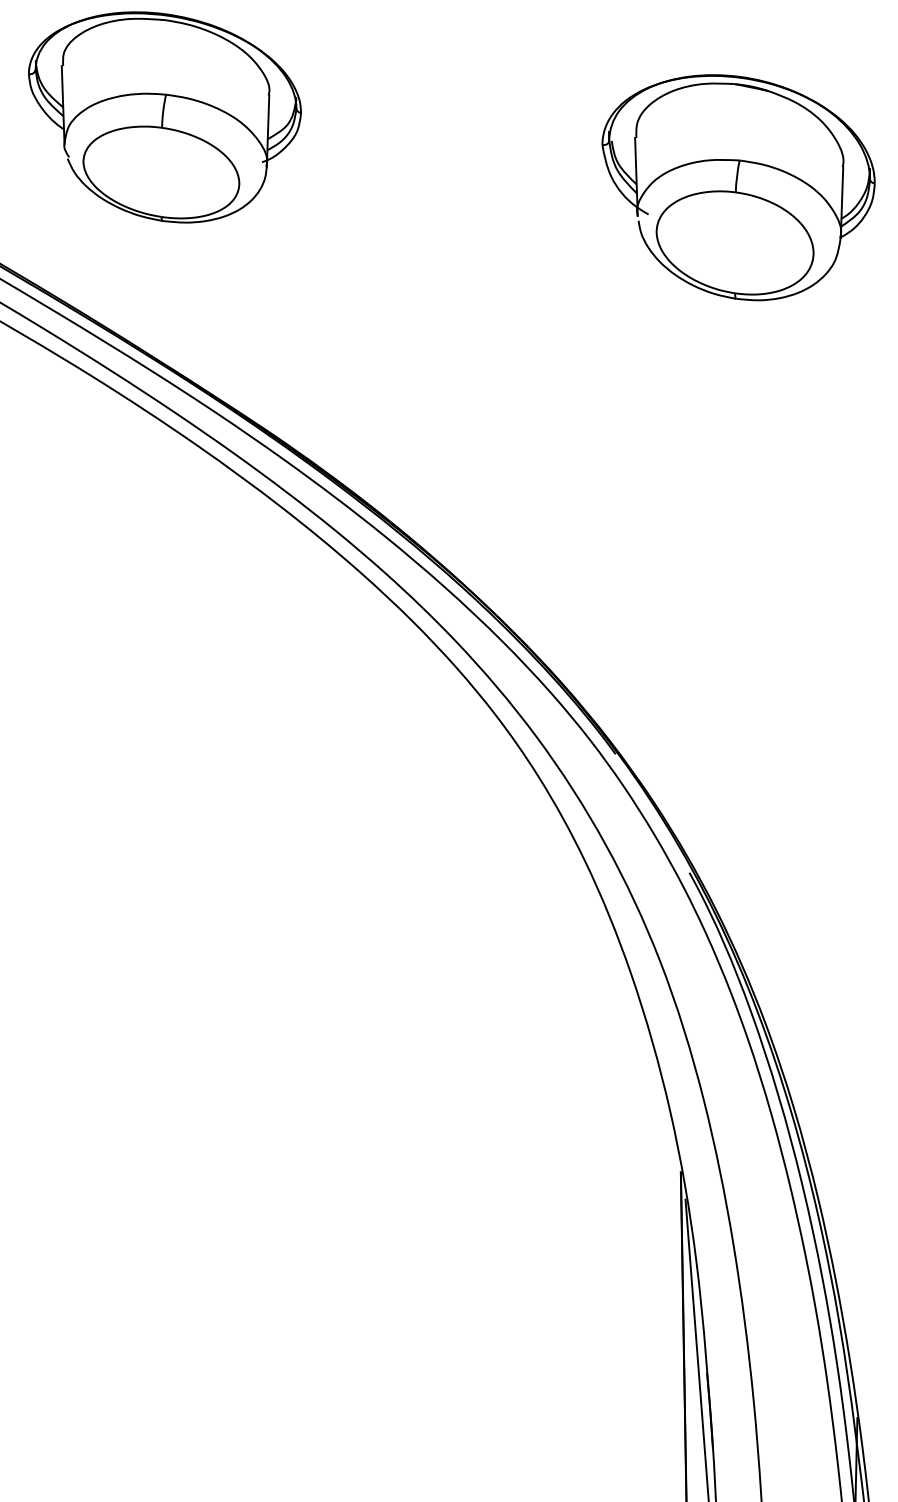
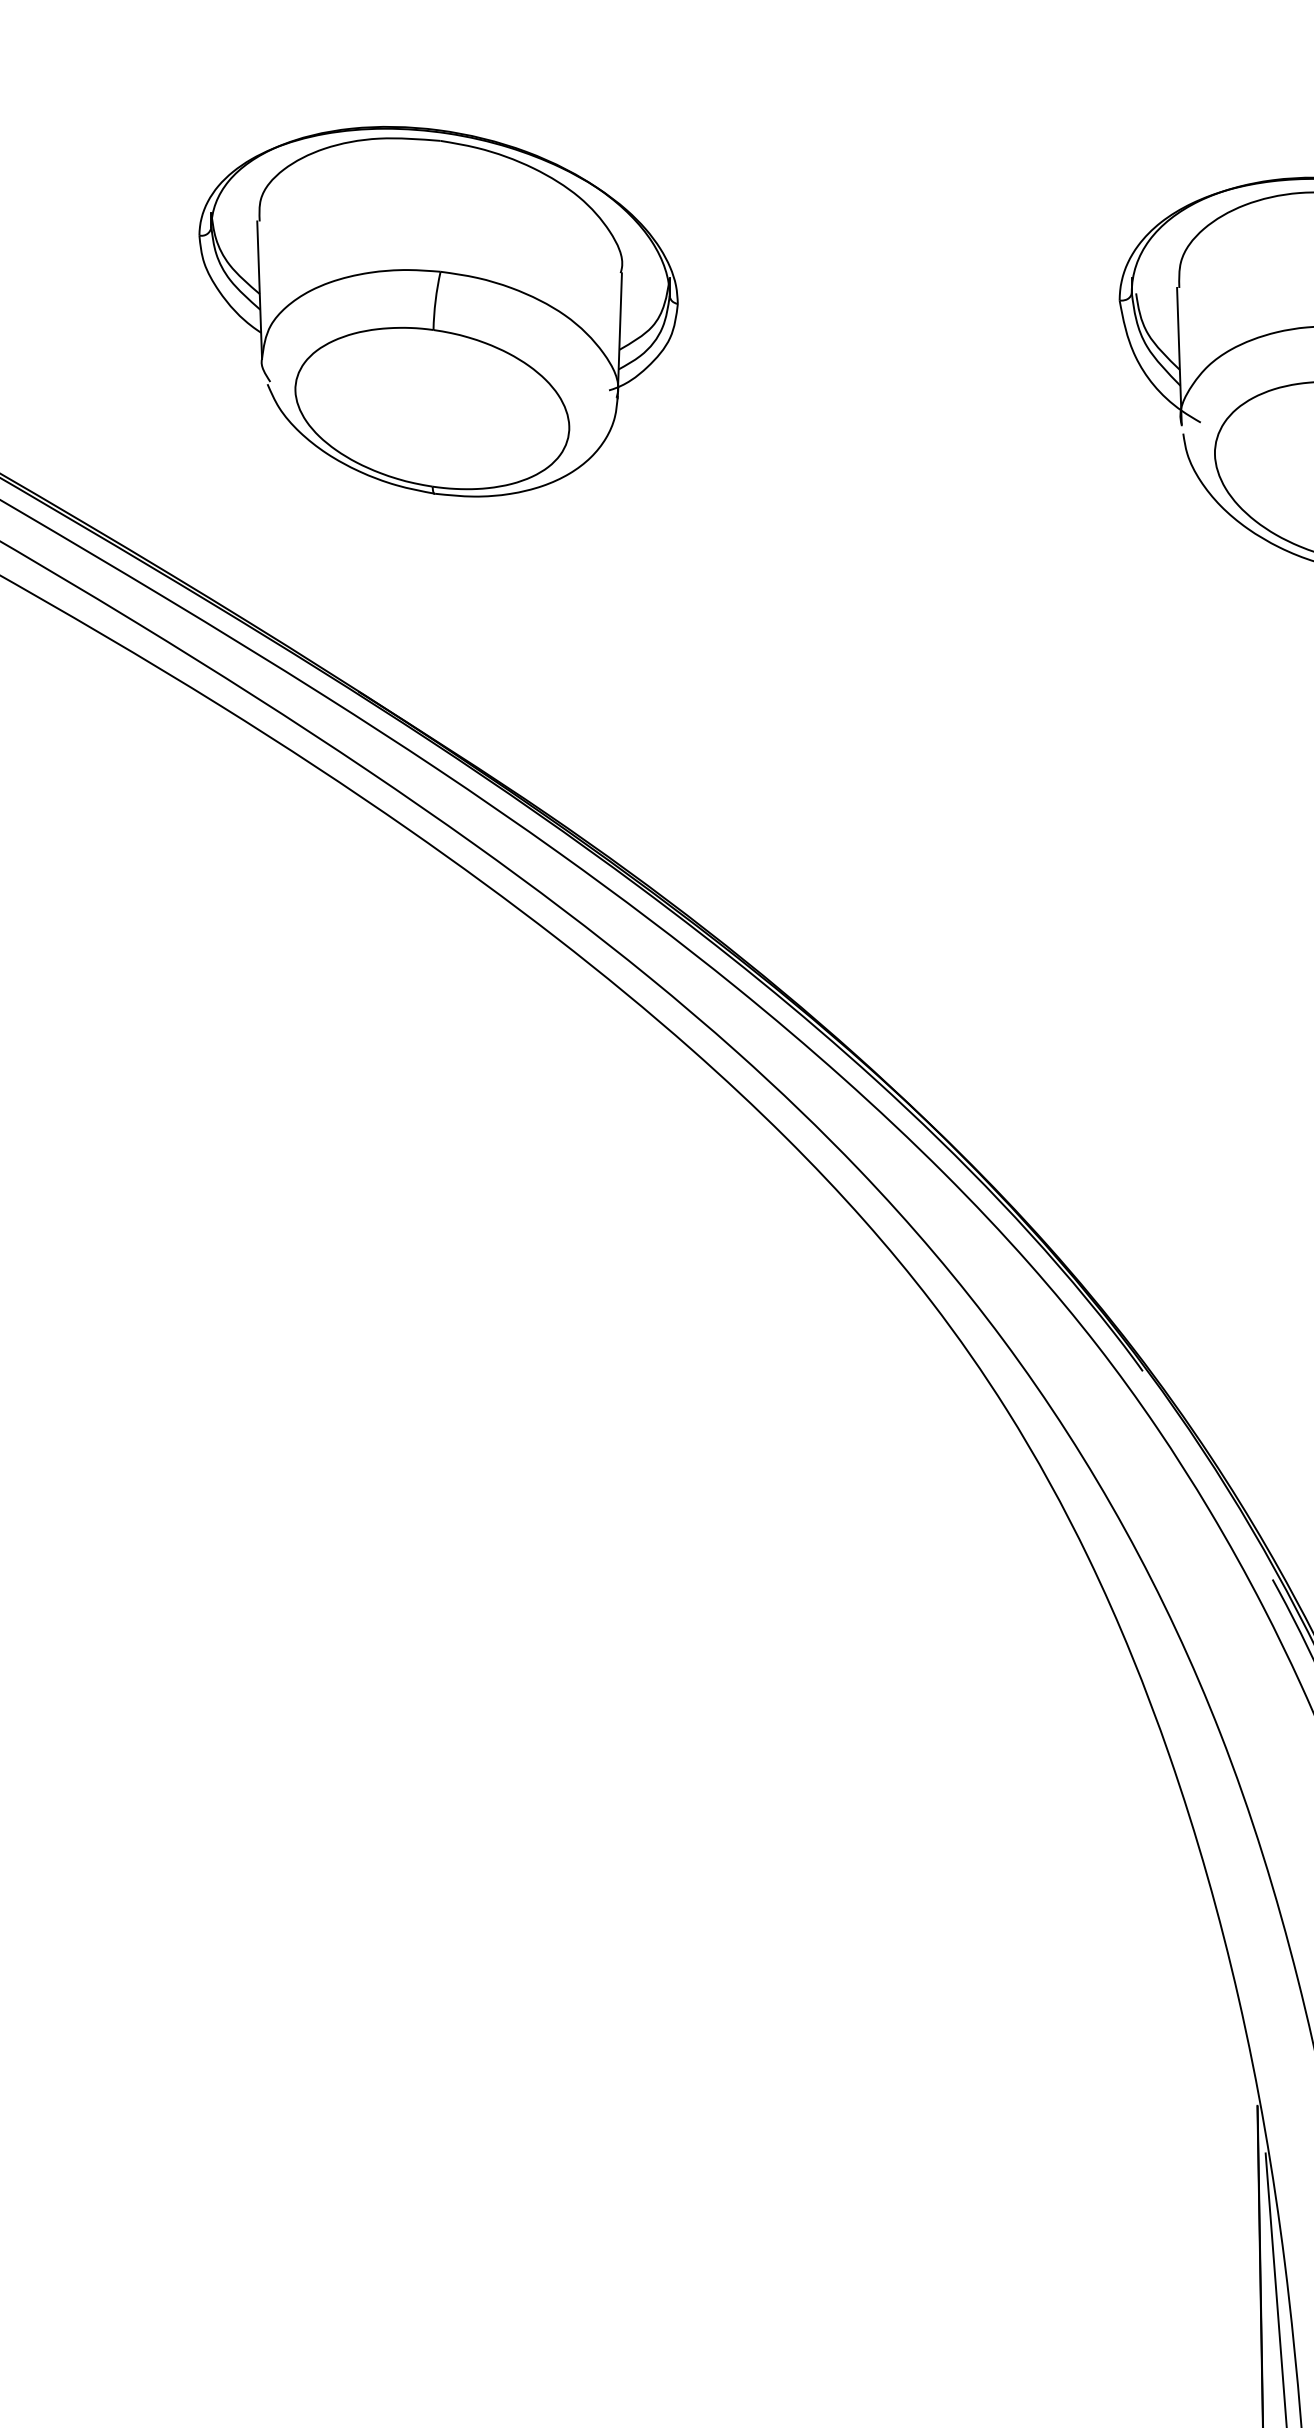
part: (164, 117) -> (437, 311), moved

